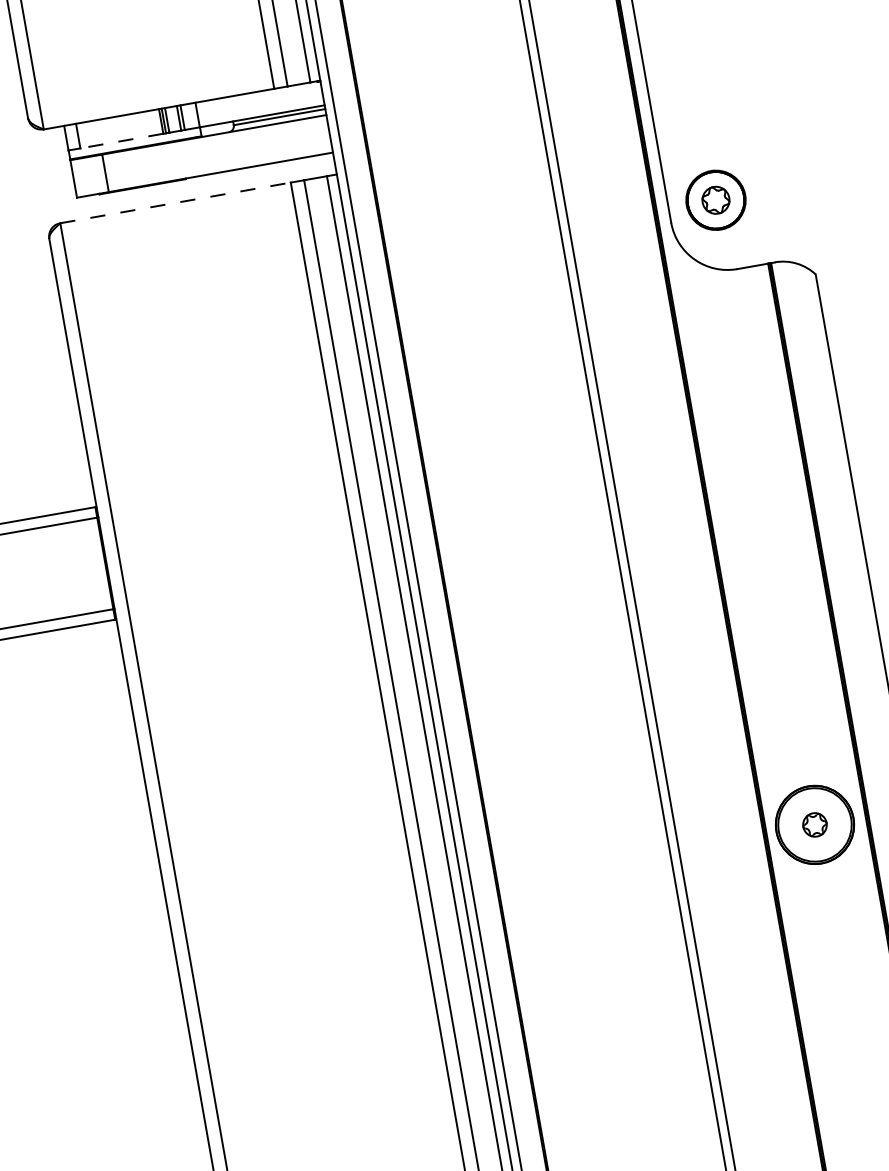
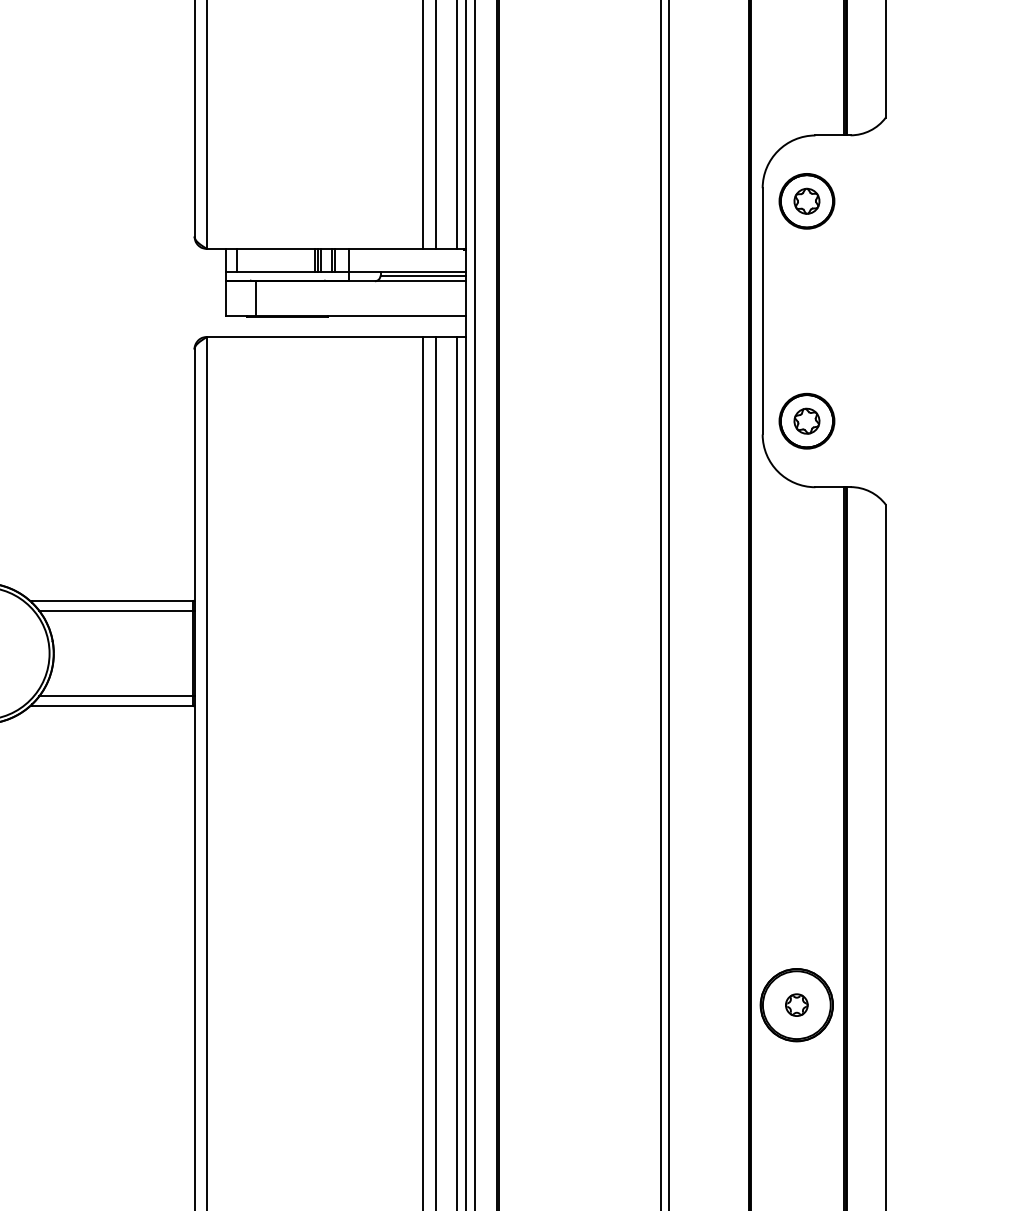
line: (122, 141) -> (276, 272), dashed -> solid
line: (175, 202) -> (315, 336), dashed -> solid

